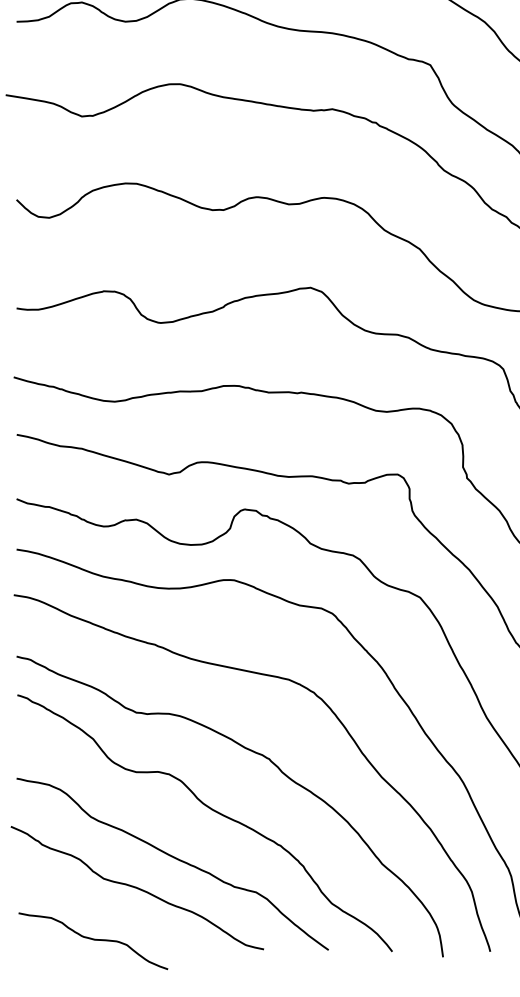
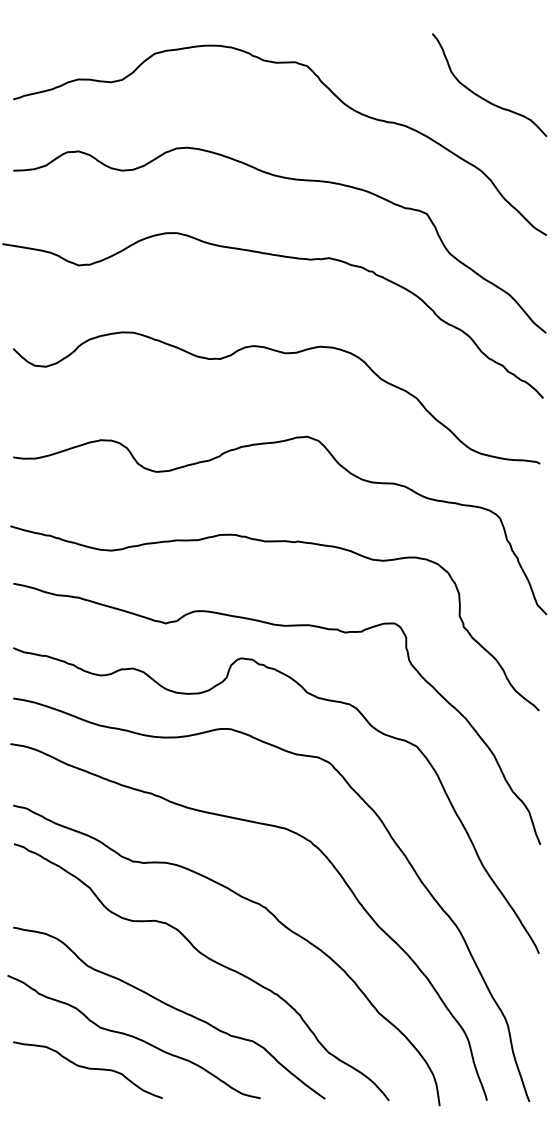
curve: (92, 940) -> (87, 1069), moved

